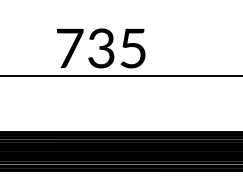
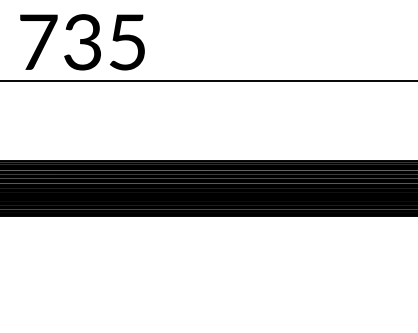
text: (101, 48) -> (82, 42), moved

